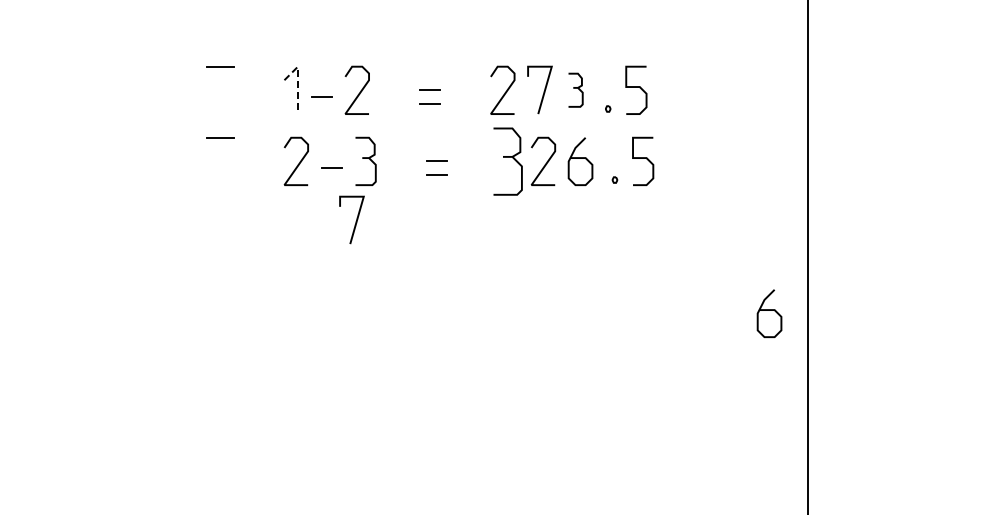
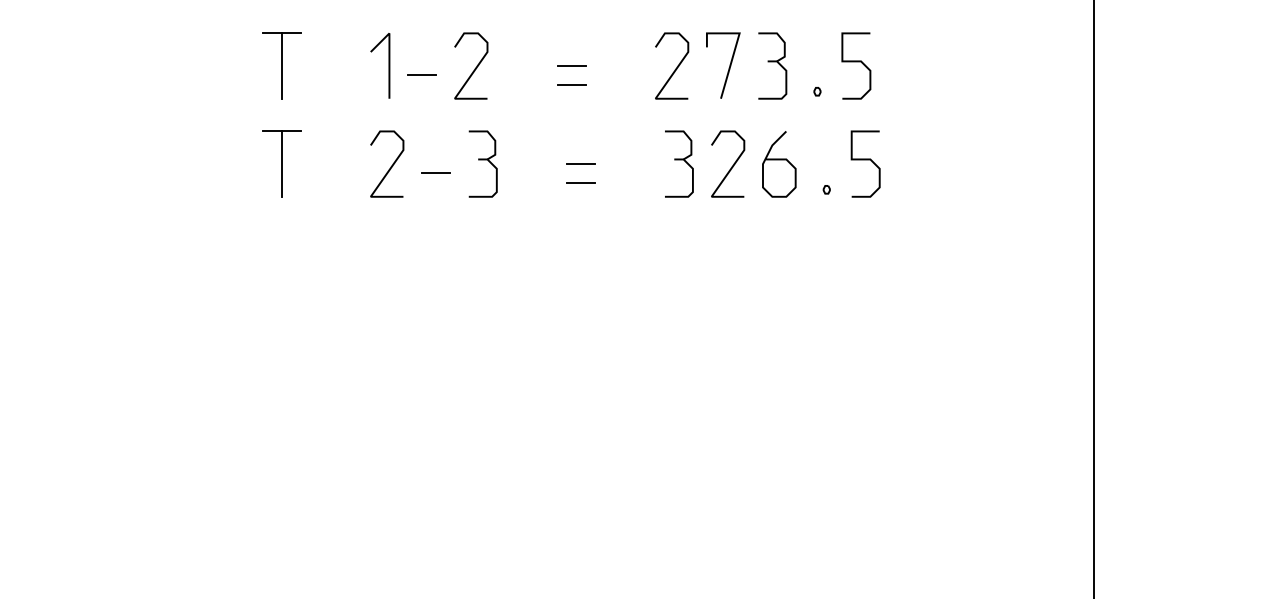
line: (297, 80) -> (388, 52), dashed -> solid
part: (575, 89) -> (772, 64), size x1.43
line: (220, 90) -> (282, 66), added
part: (507, 160) -> (678, 162), size x0.71
line: (220, 161) -> (282, 164), added
line: (355, 221) -> (468, 246), removed
curve: (769, 310) -> (1040, 369), removed

